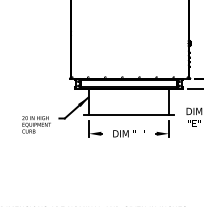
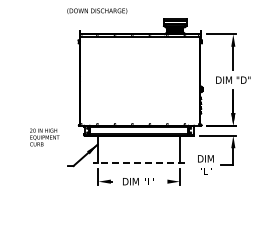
line: (128, 115) -> (138, 162), solid -> dashed
text: (36, 124) -> (44, 137), moved

